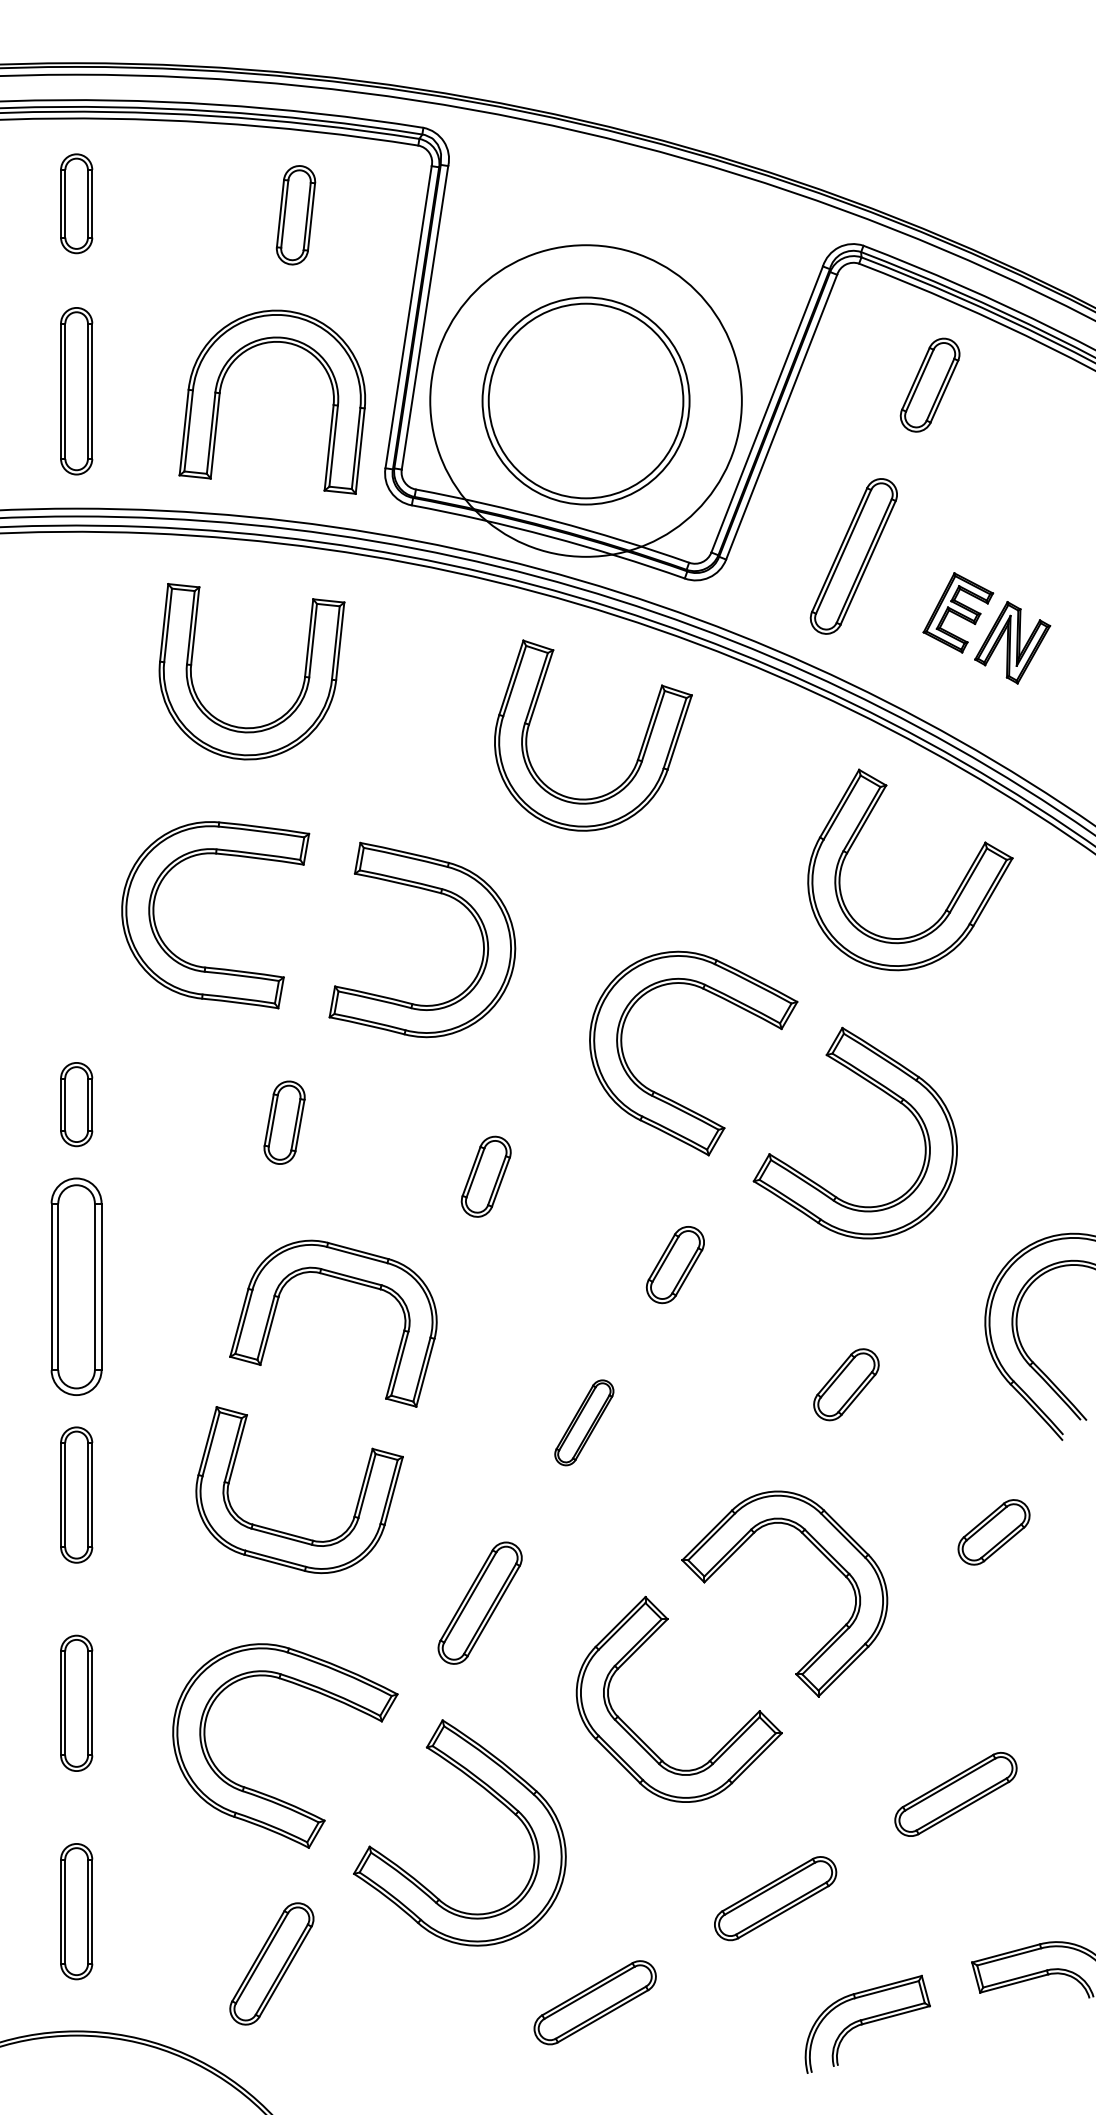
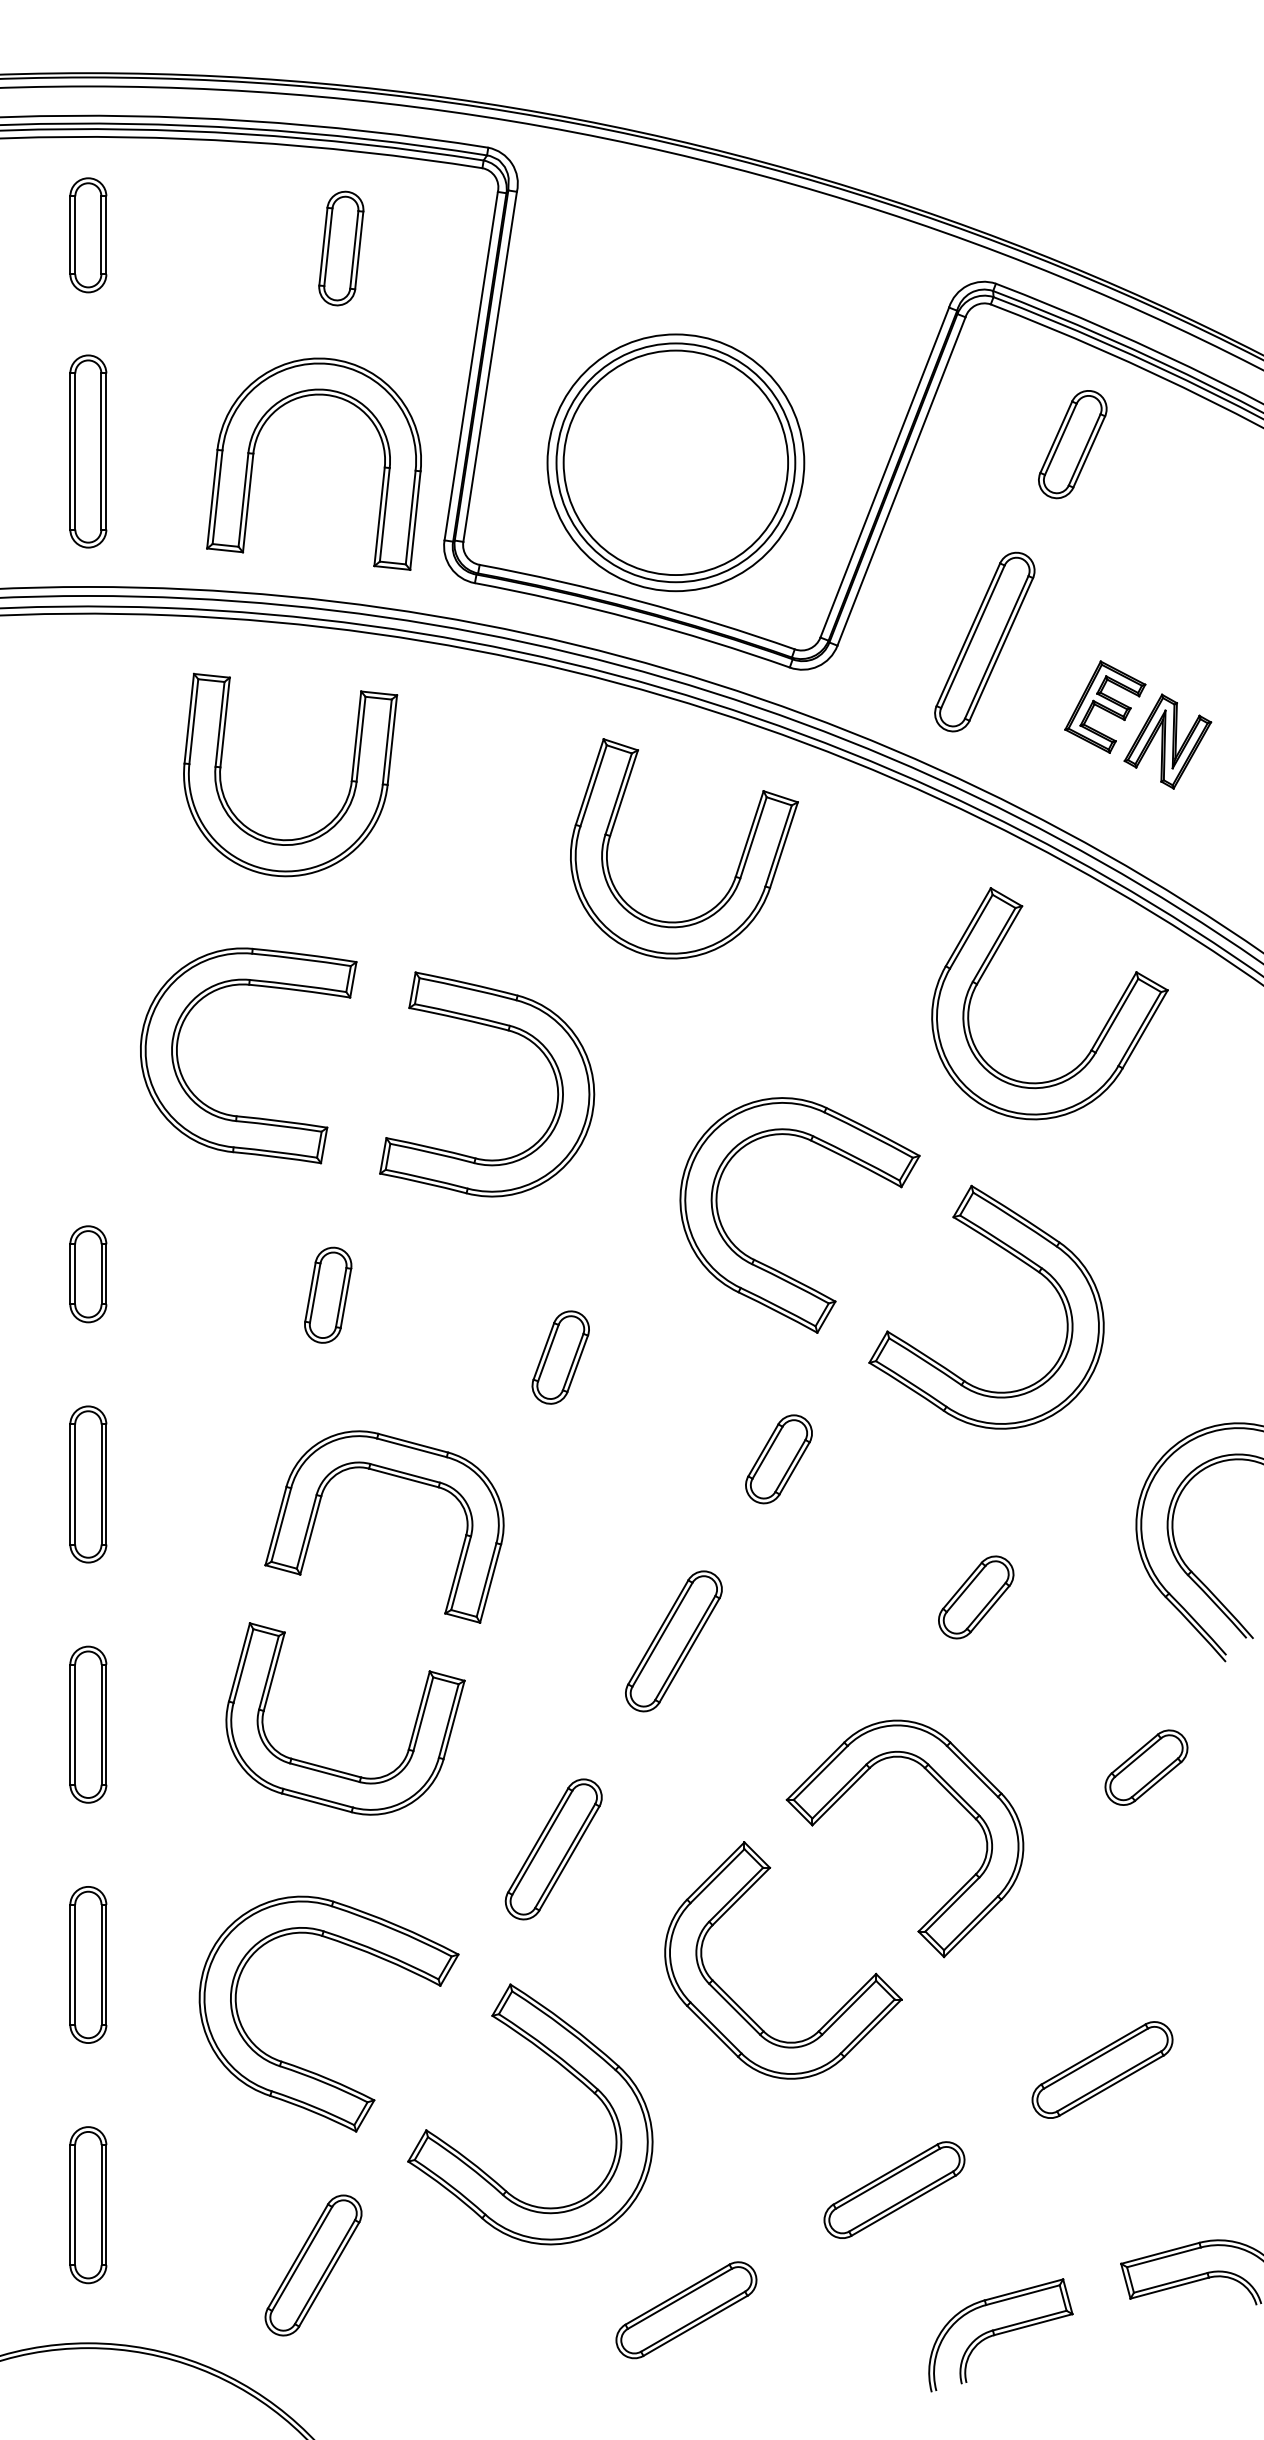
circle: (585, 400) -> (675, 462), size x0.71
part: (76, 1286) -> (88, 1484), size x0.62
part: (583, 1422) -> (673, 1641), size x1.43

